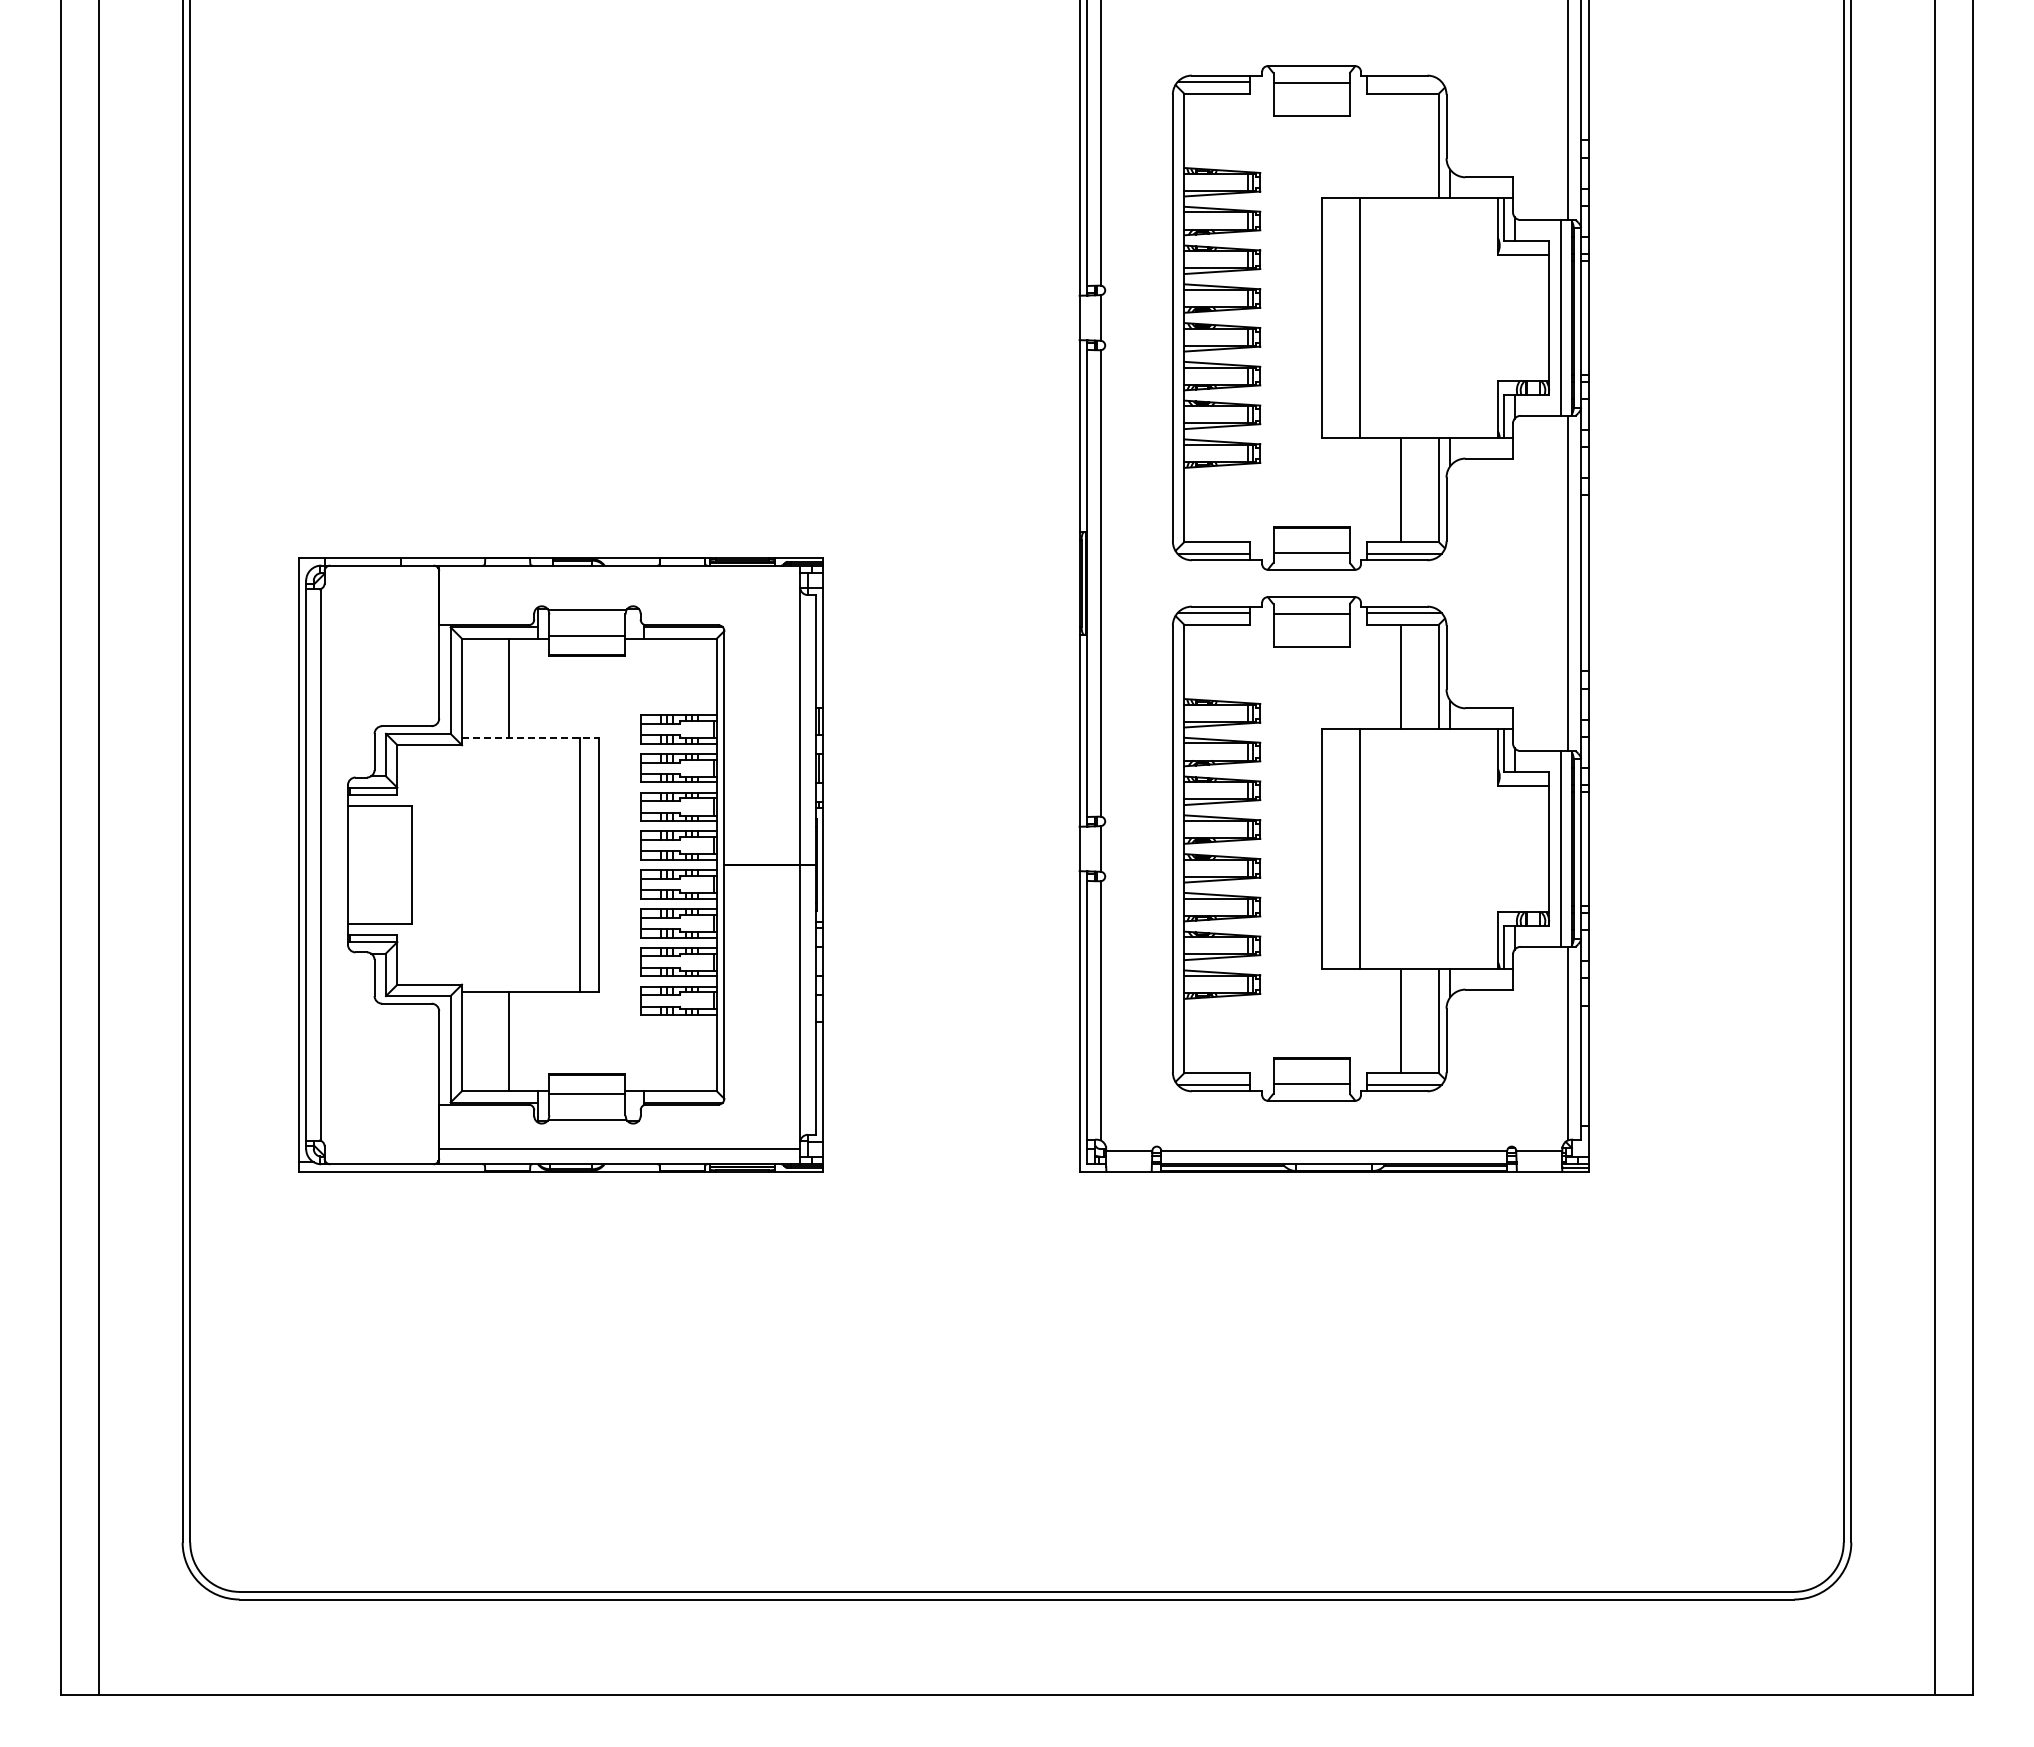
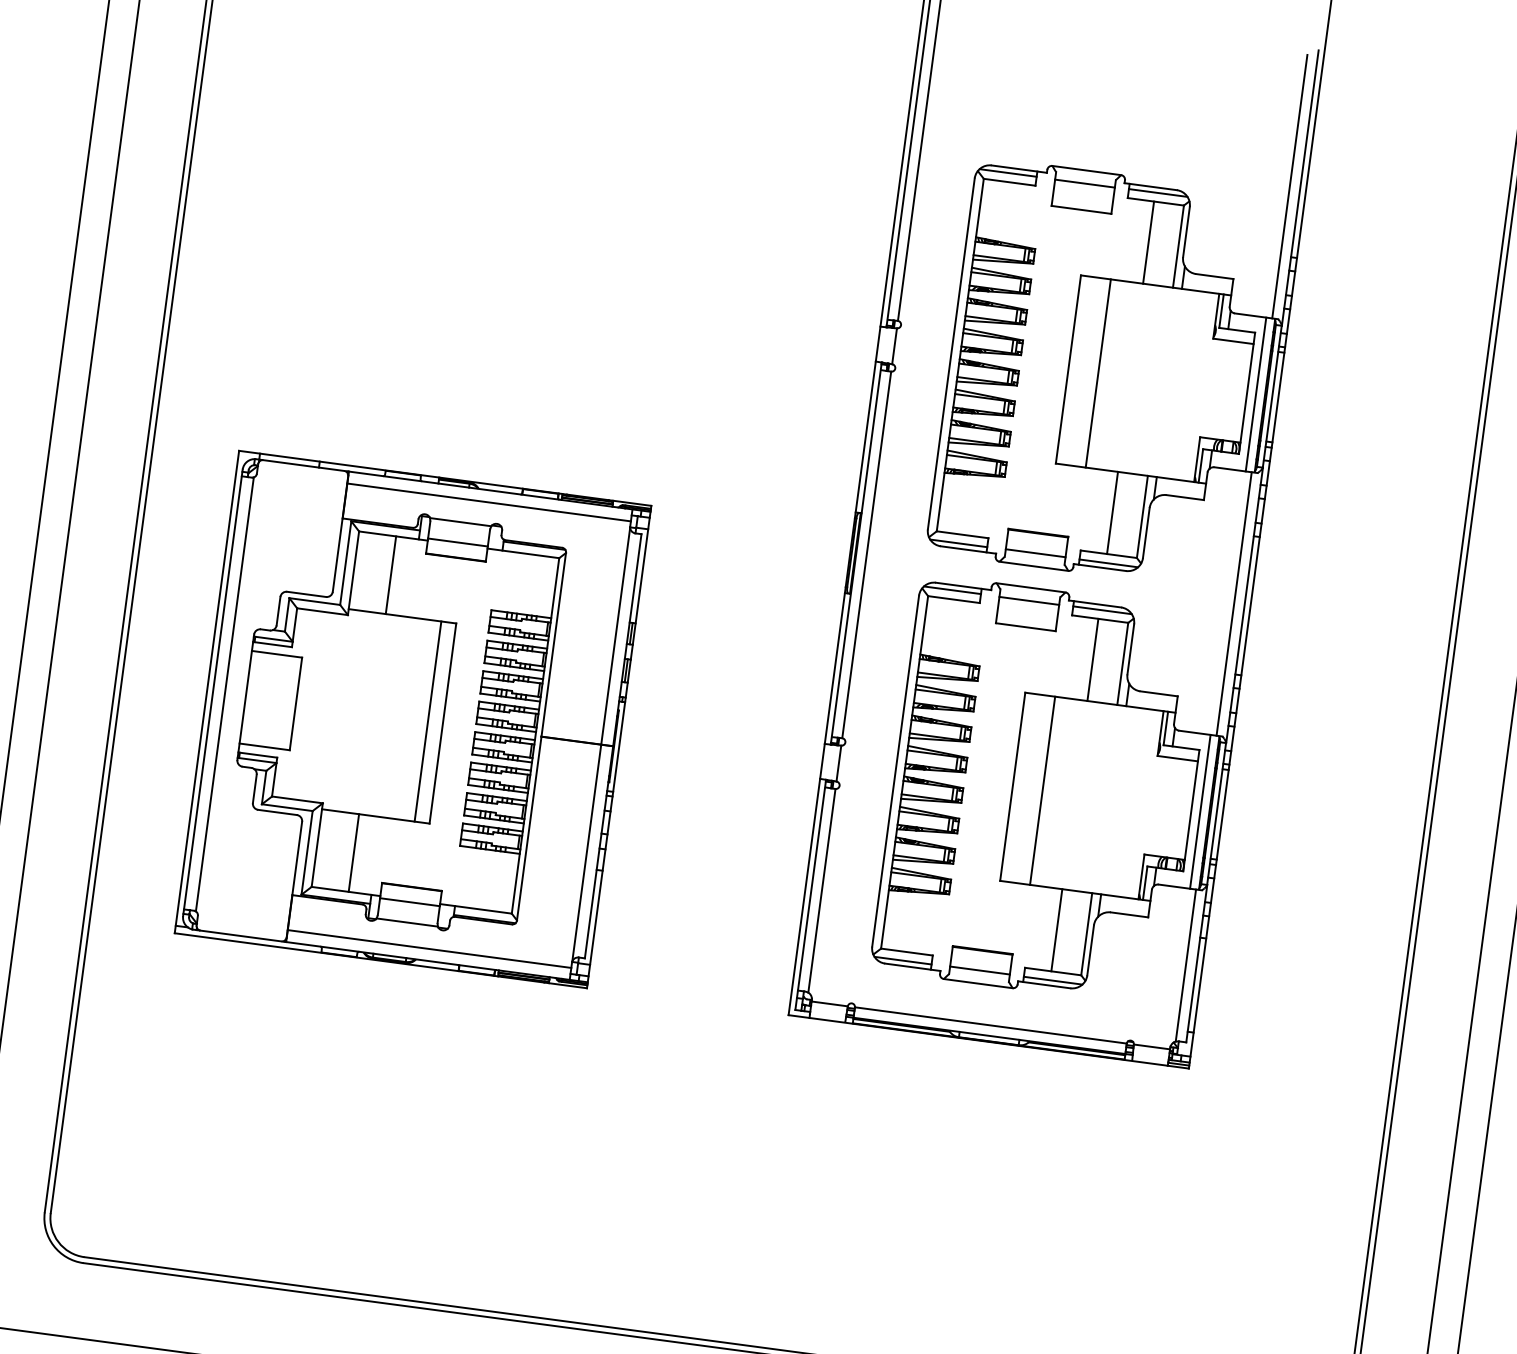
line: (1404, 82) -> (1158, 193), added
line: (1400, 145) -> (1148, 242), added
line: (619, 580) -> (488, 502), added
line: (530, 737) -> (402, 616), dashed -> solid

